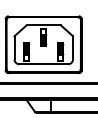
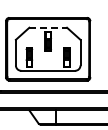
line: (44, 25) -> (48, 27), solid -> dashed

